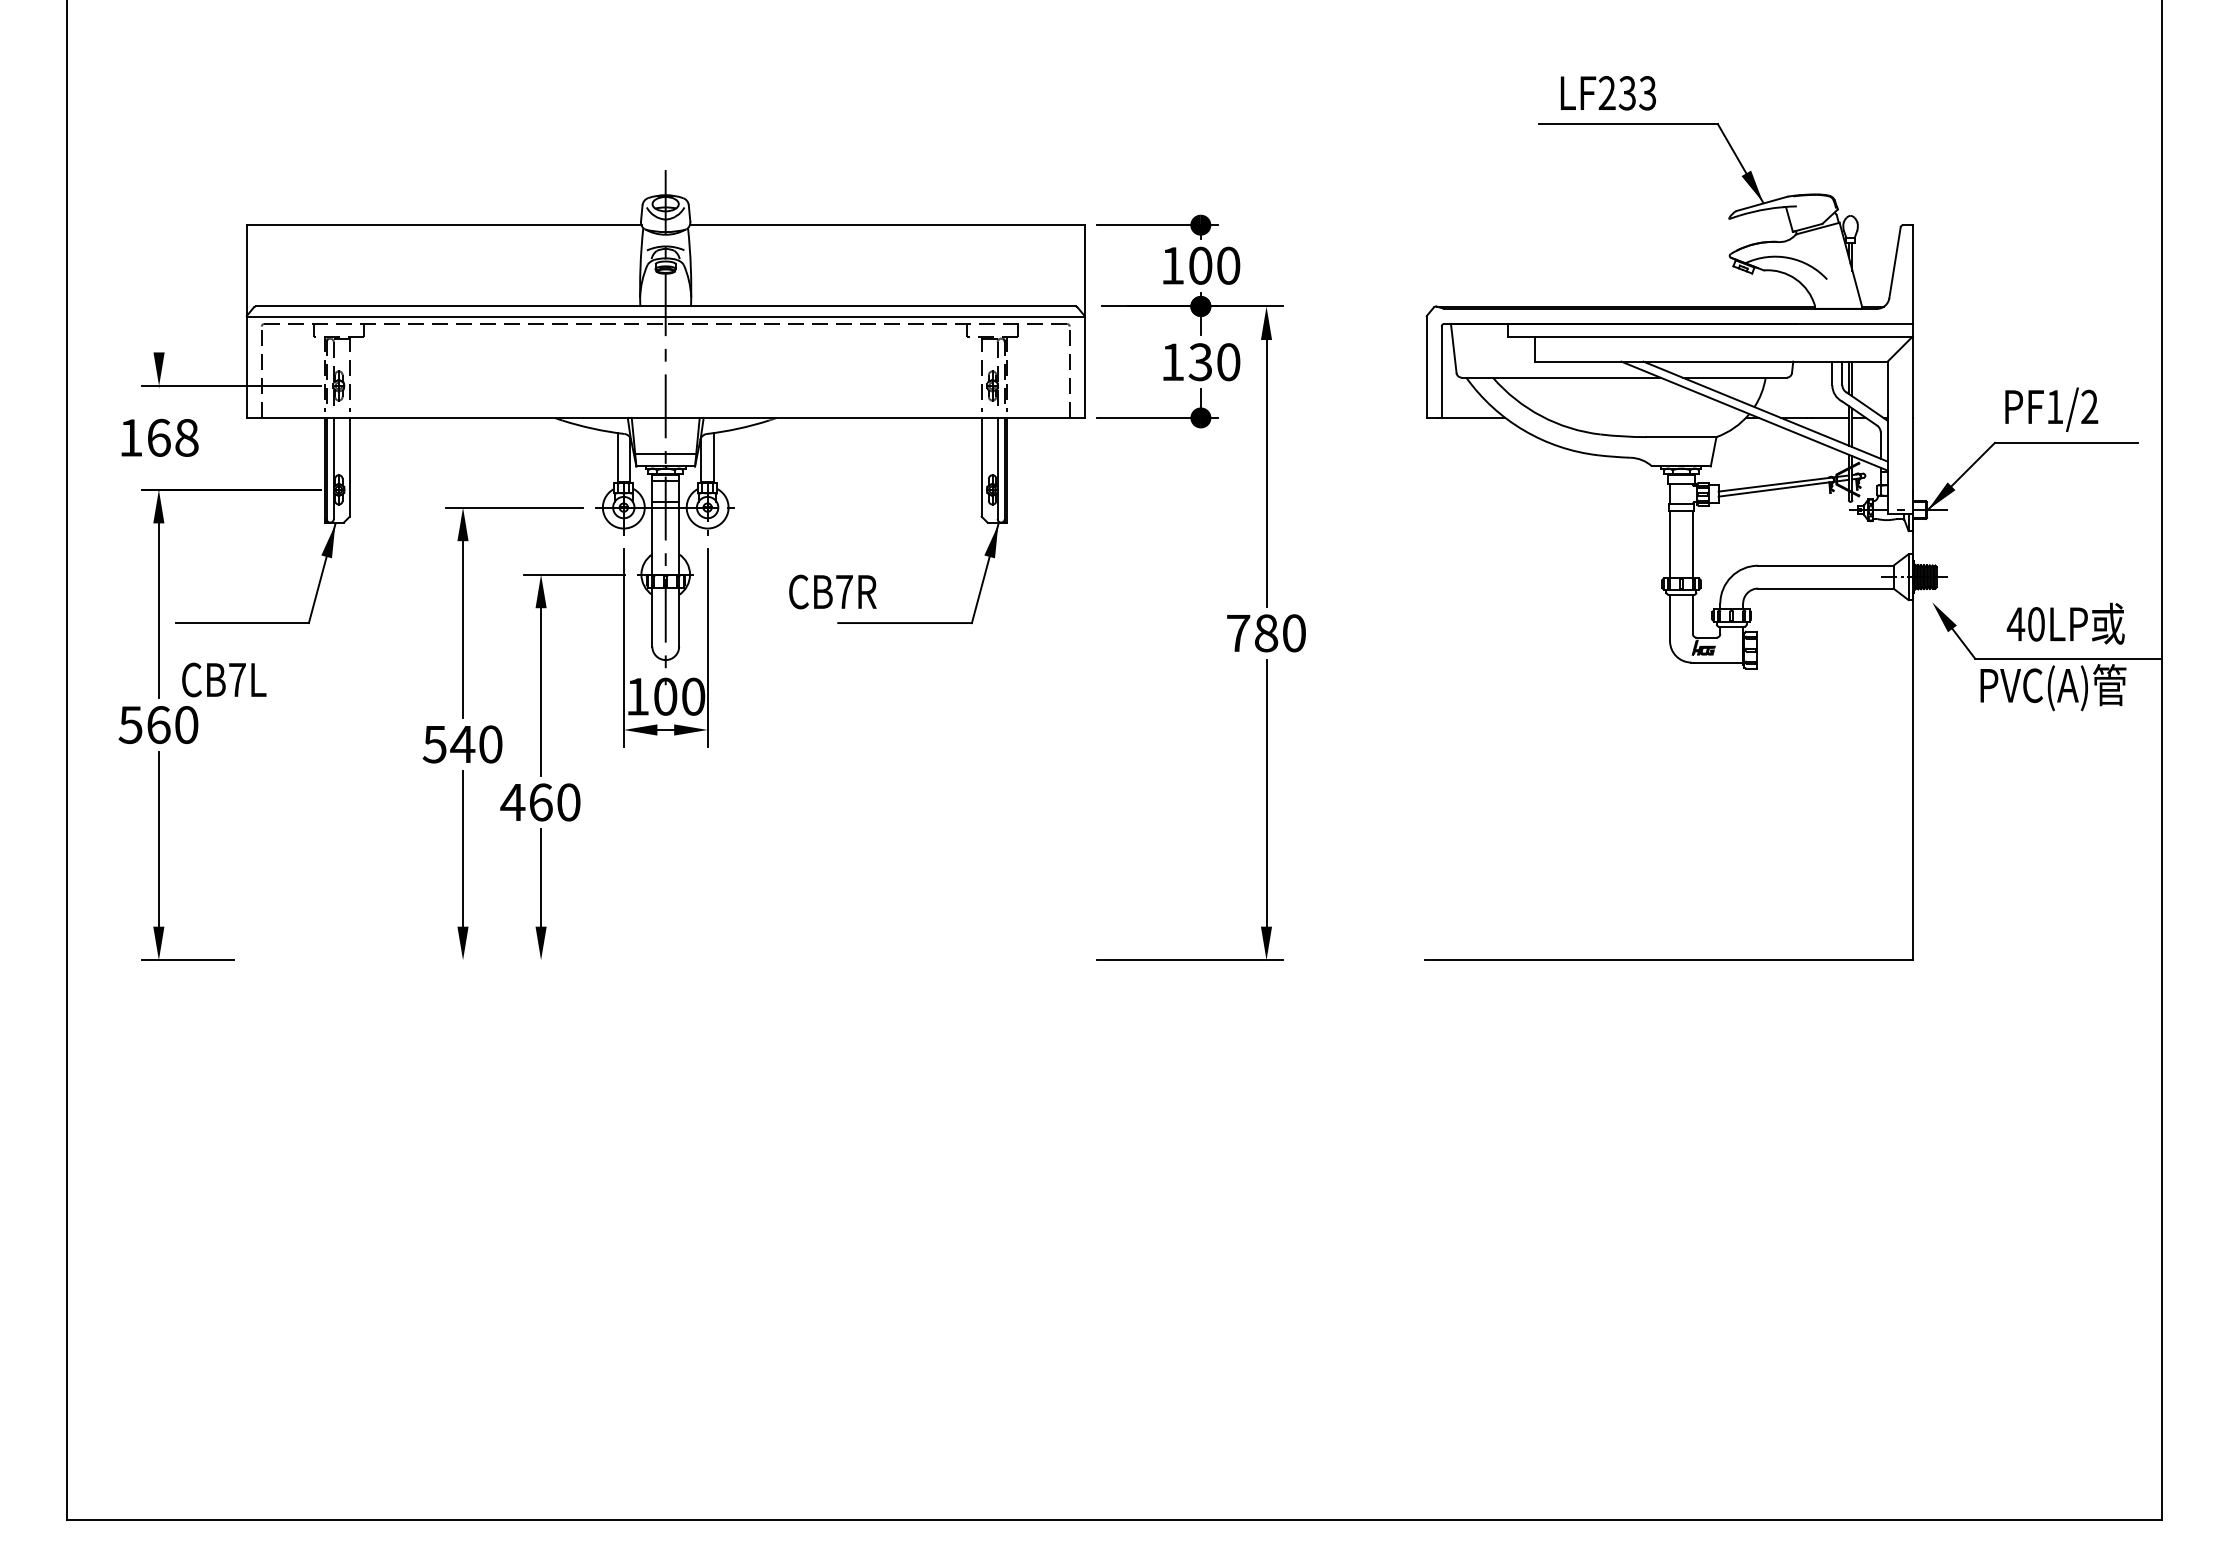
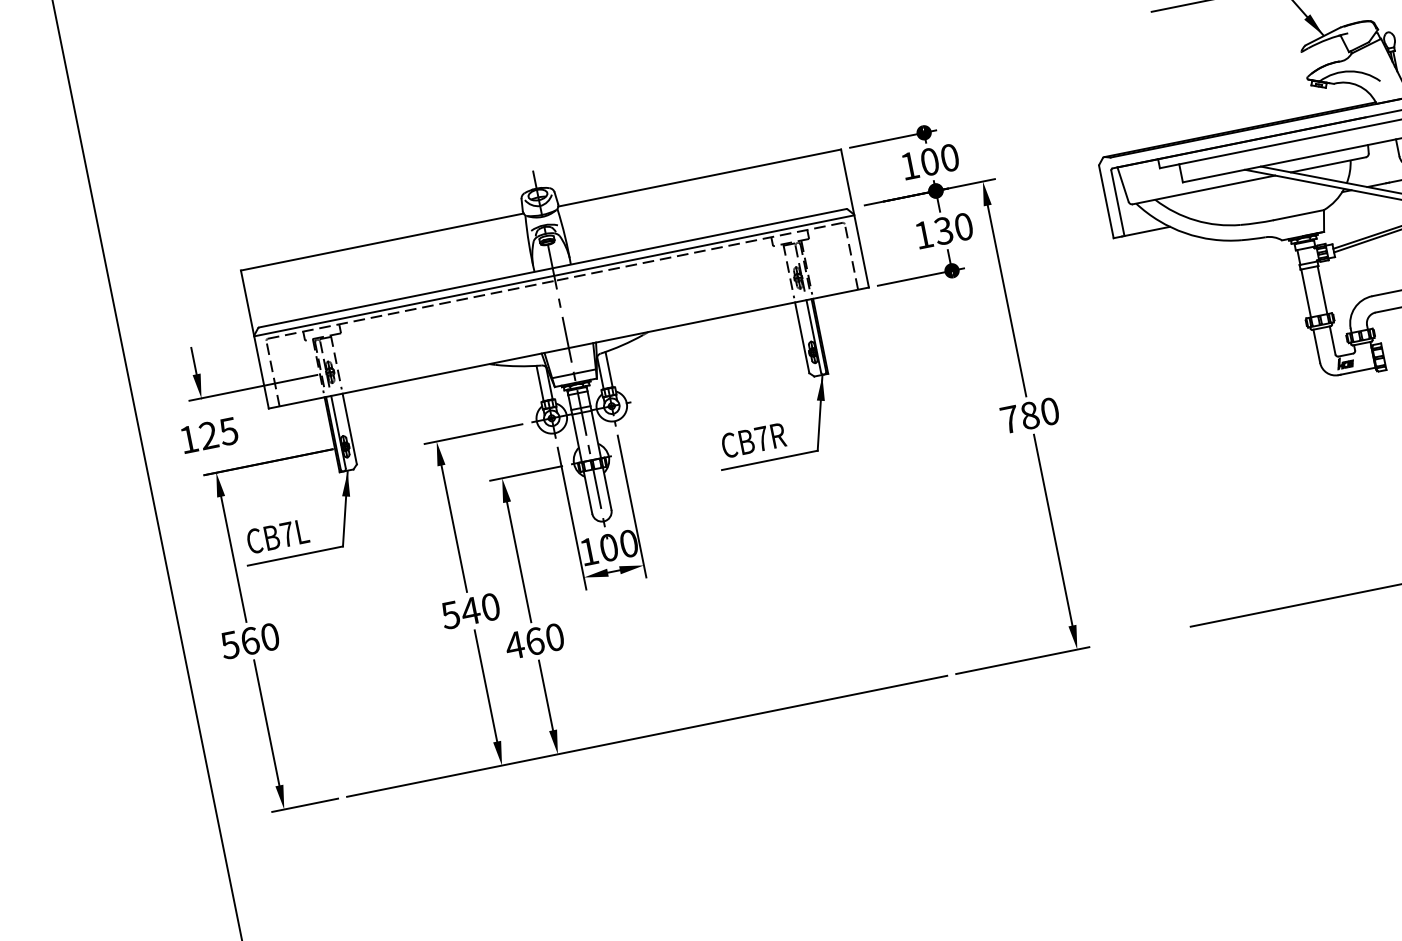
line: (159, 333) -> (194, 360), added
text: (172, 437) -> (218, 433), 168 -> 125
text: (832, 591) -> (753, 440), moved
text: (224, 679) -> (277, 536), moved
line: (665, 960) -> (647, 736), added

